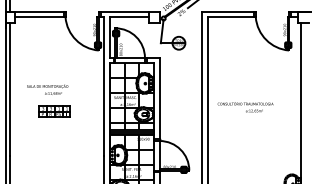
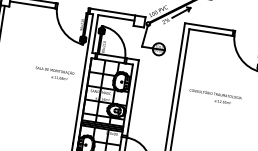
text: (47, 89) -> (54, 73), moved
text: (245, 107) -> (215, 97), moved
part: (54, 111) -> (33, 95), removed

